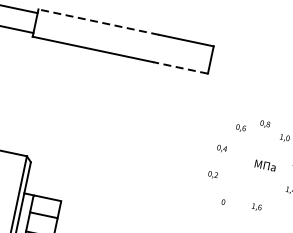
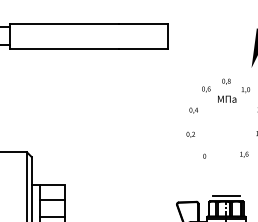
line: (98, 21) -> (64, 23), dashed -> solid
line: (180, 67) -> (143, 48), dashed -> solid
text: (266, 164) -> (227, 98), moved
text: (257, 207) -> (244, 154), moved

